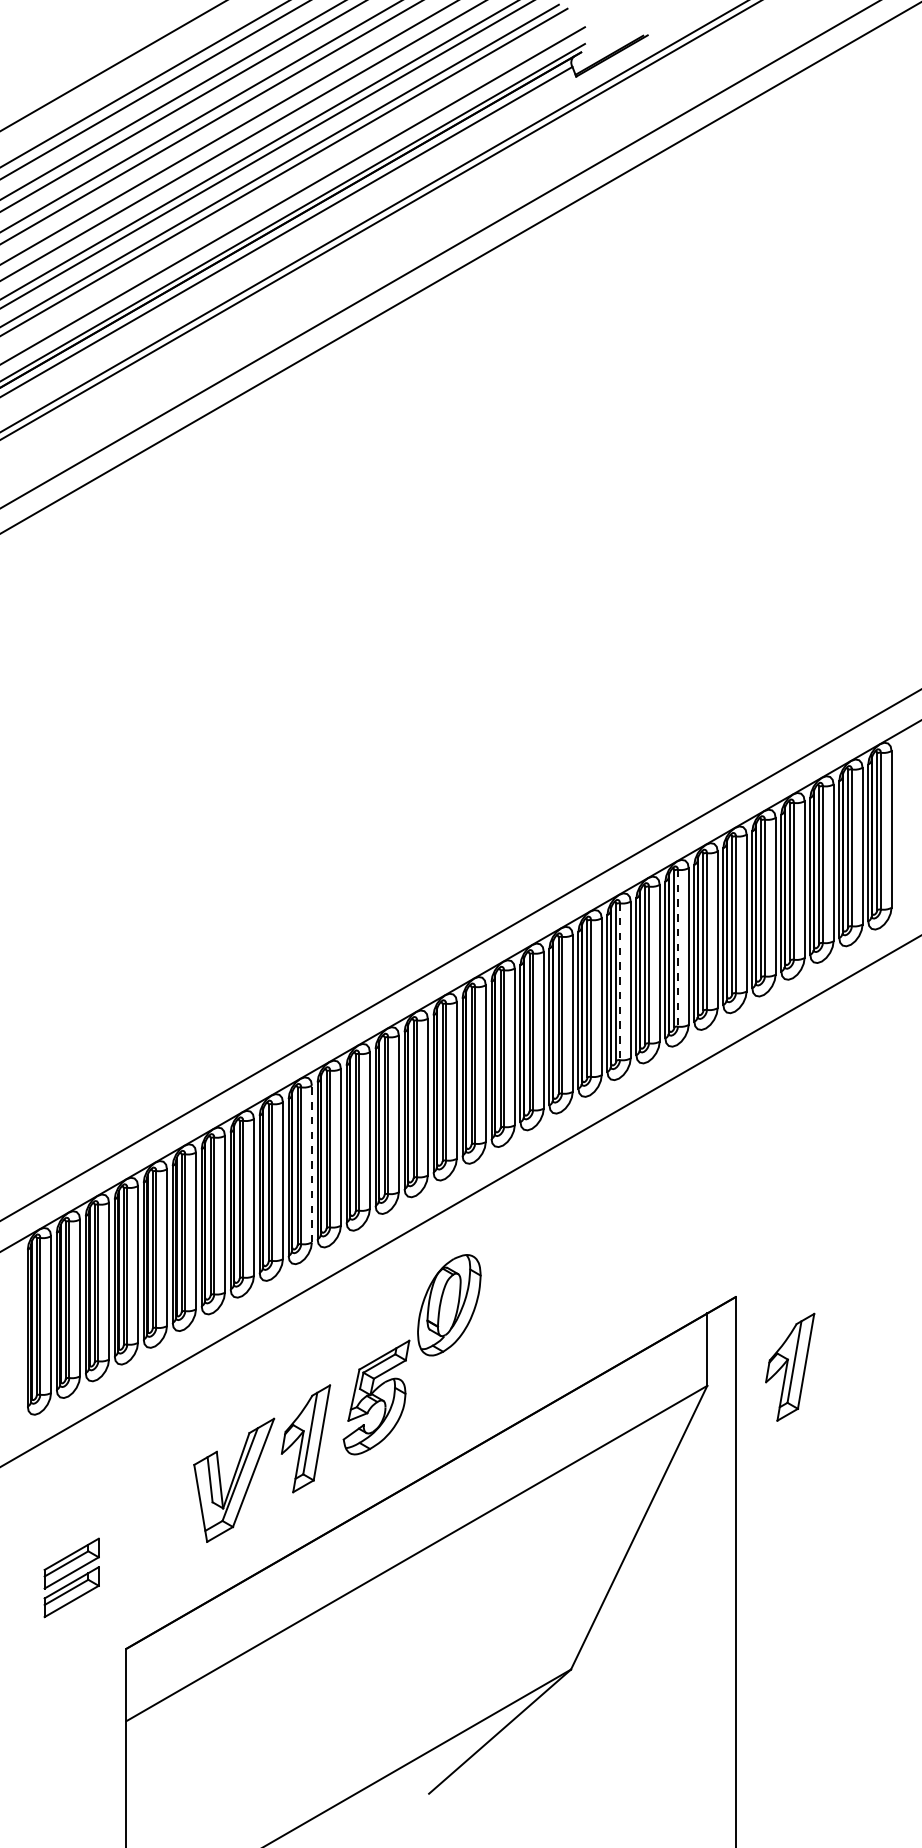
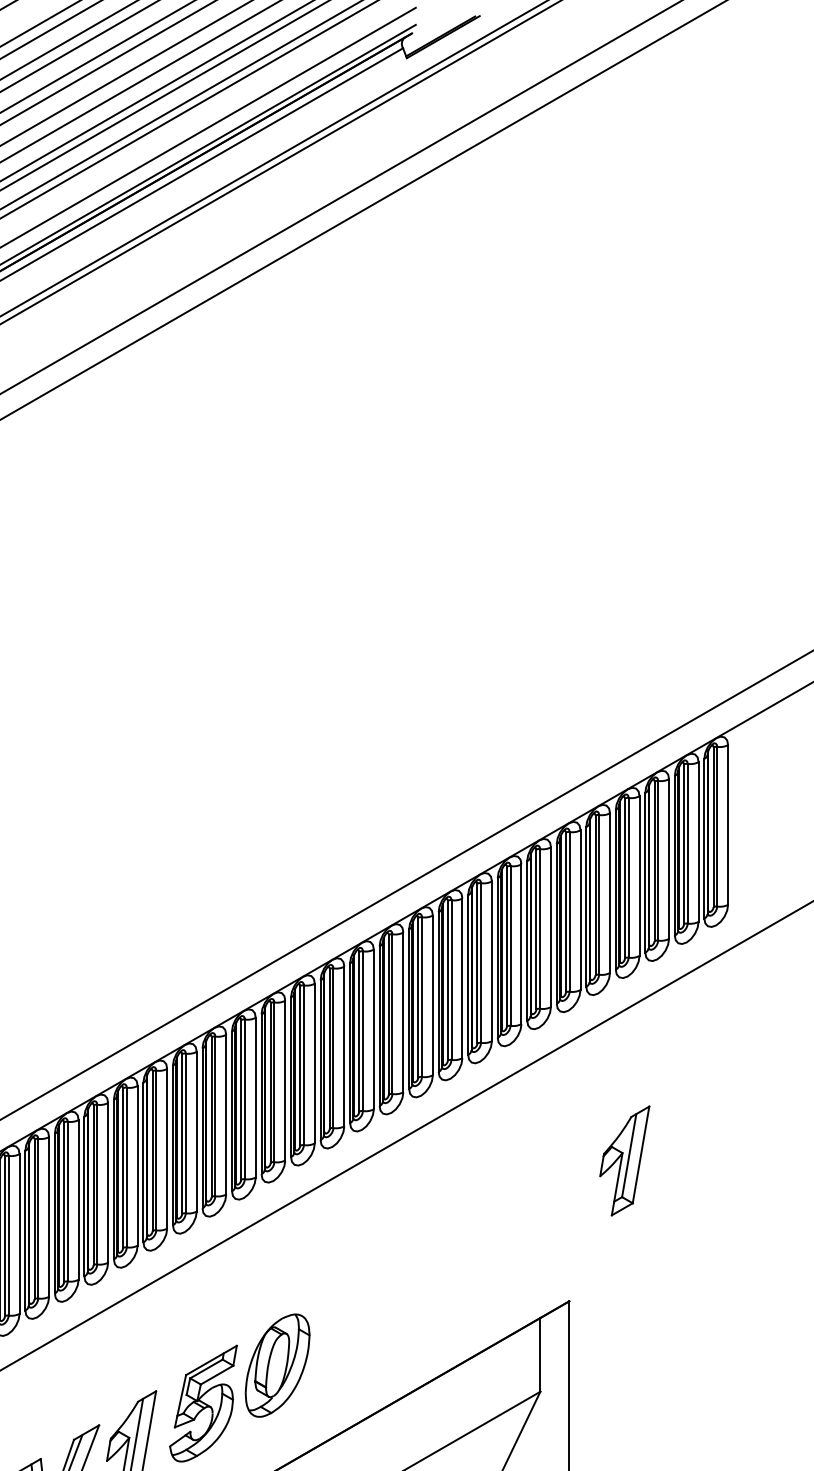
line: (678, 948) -> (511, 946), dashed -> solid
line: (620, 982) -> (451, 980), dashed -> solid
line: (311, 1163) -> (137, 1165), dashed -> solid
part: (449, 1305) -> (277, 1365), moved
part: (790, 1366) -> (625, 1160), moved

